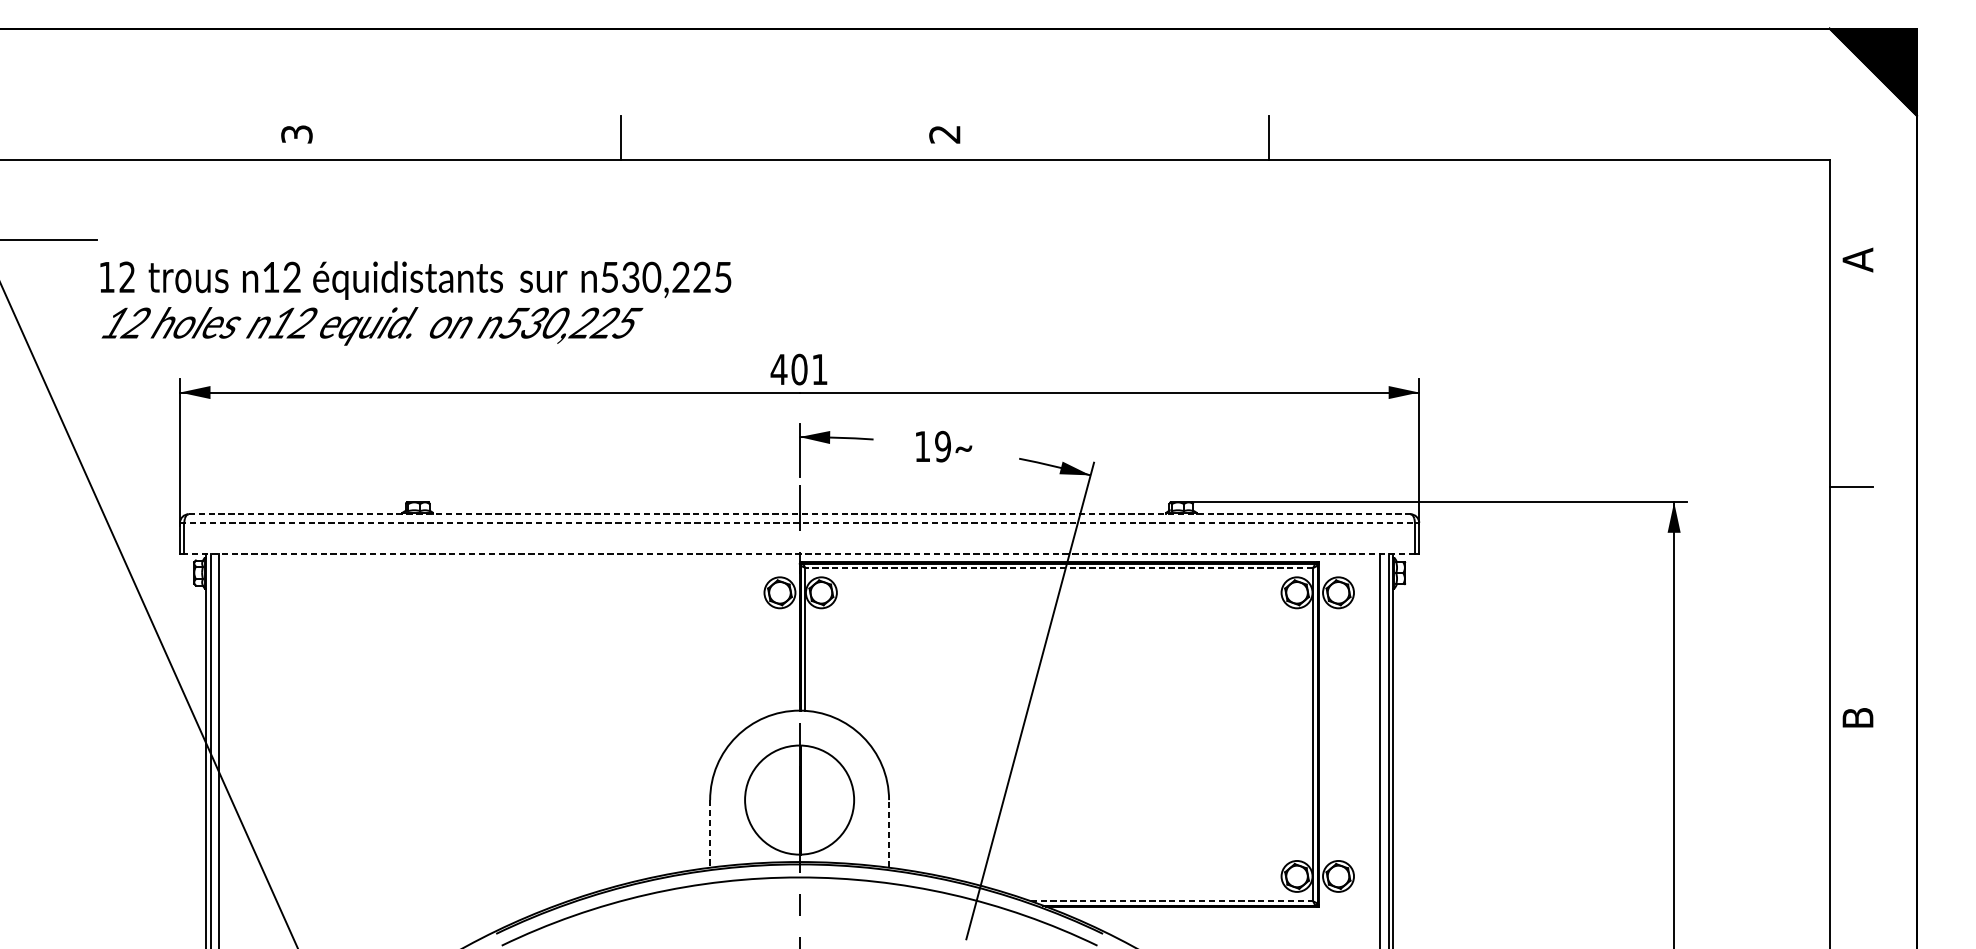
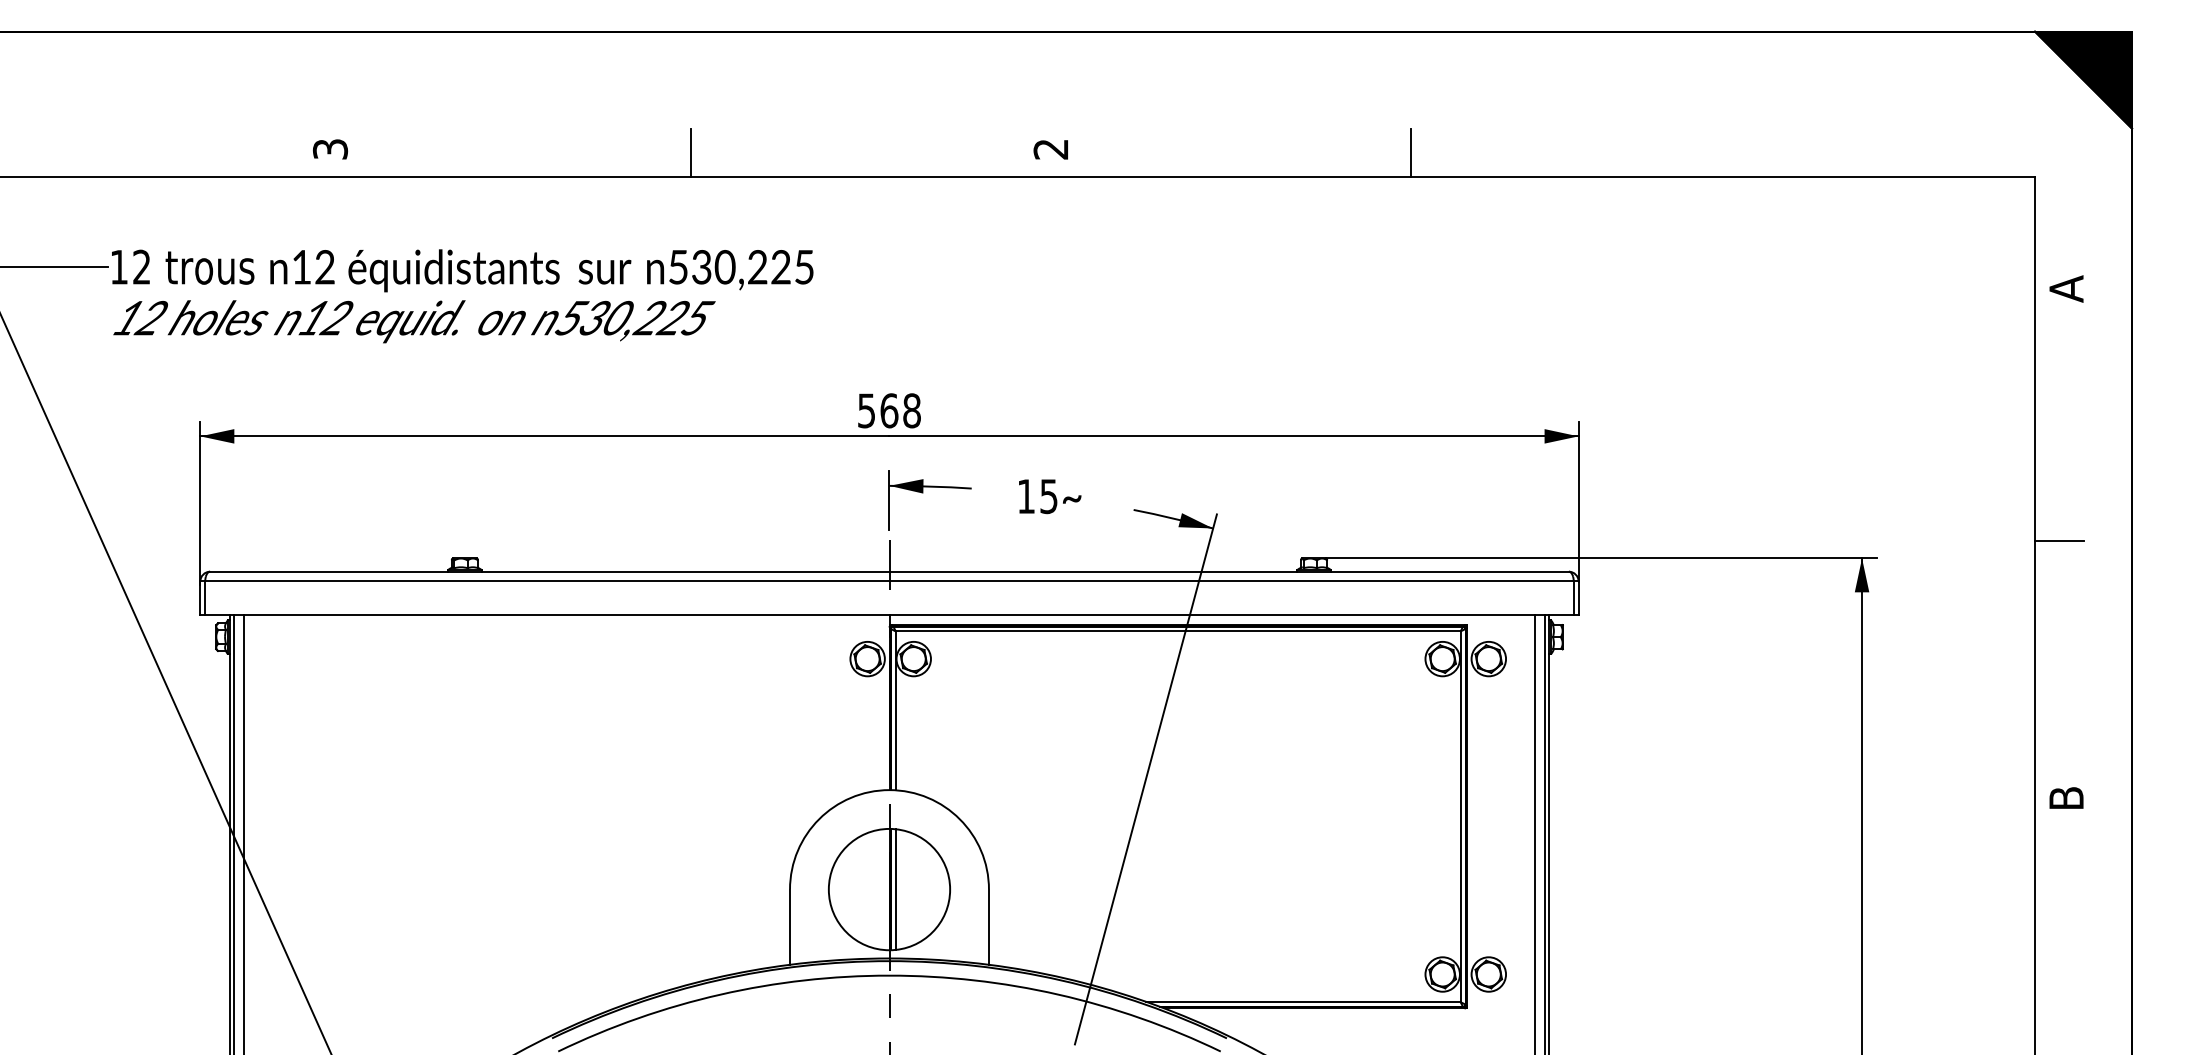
text: (415, 303) -> (462, 296), moved
text: (798, 369) -> (888, 410), 401 -> 568
text: (942, 446) -> (1048, 496), 19 -> 15
line: (800, 514) -> (890, 571), dashed -> solid
line: (800, 523) -> (890, 581), dashed -> solid
line: (799, 553) -> (889, 615), dashed -> solid
line: (1058, 568) -> (1177, 631), dashed -> solid
line: (805, 800) -> (895, 889), added
line: (710, 834) -> (790, 927), dashed -> solid
line: (888, 834) -> (988, 927), dashed -> solid
line: (1172, 901) -> (1304, 1002), dashed -> solid

